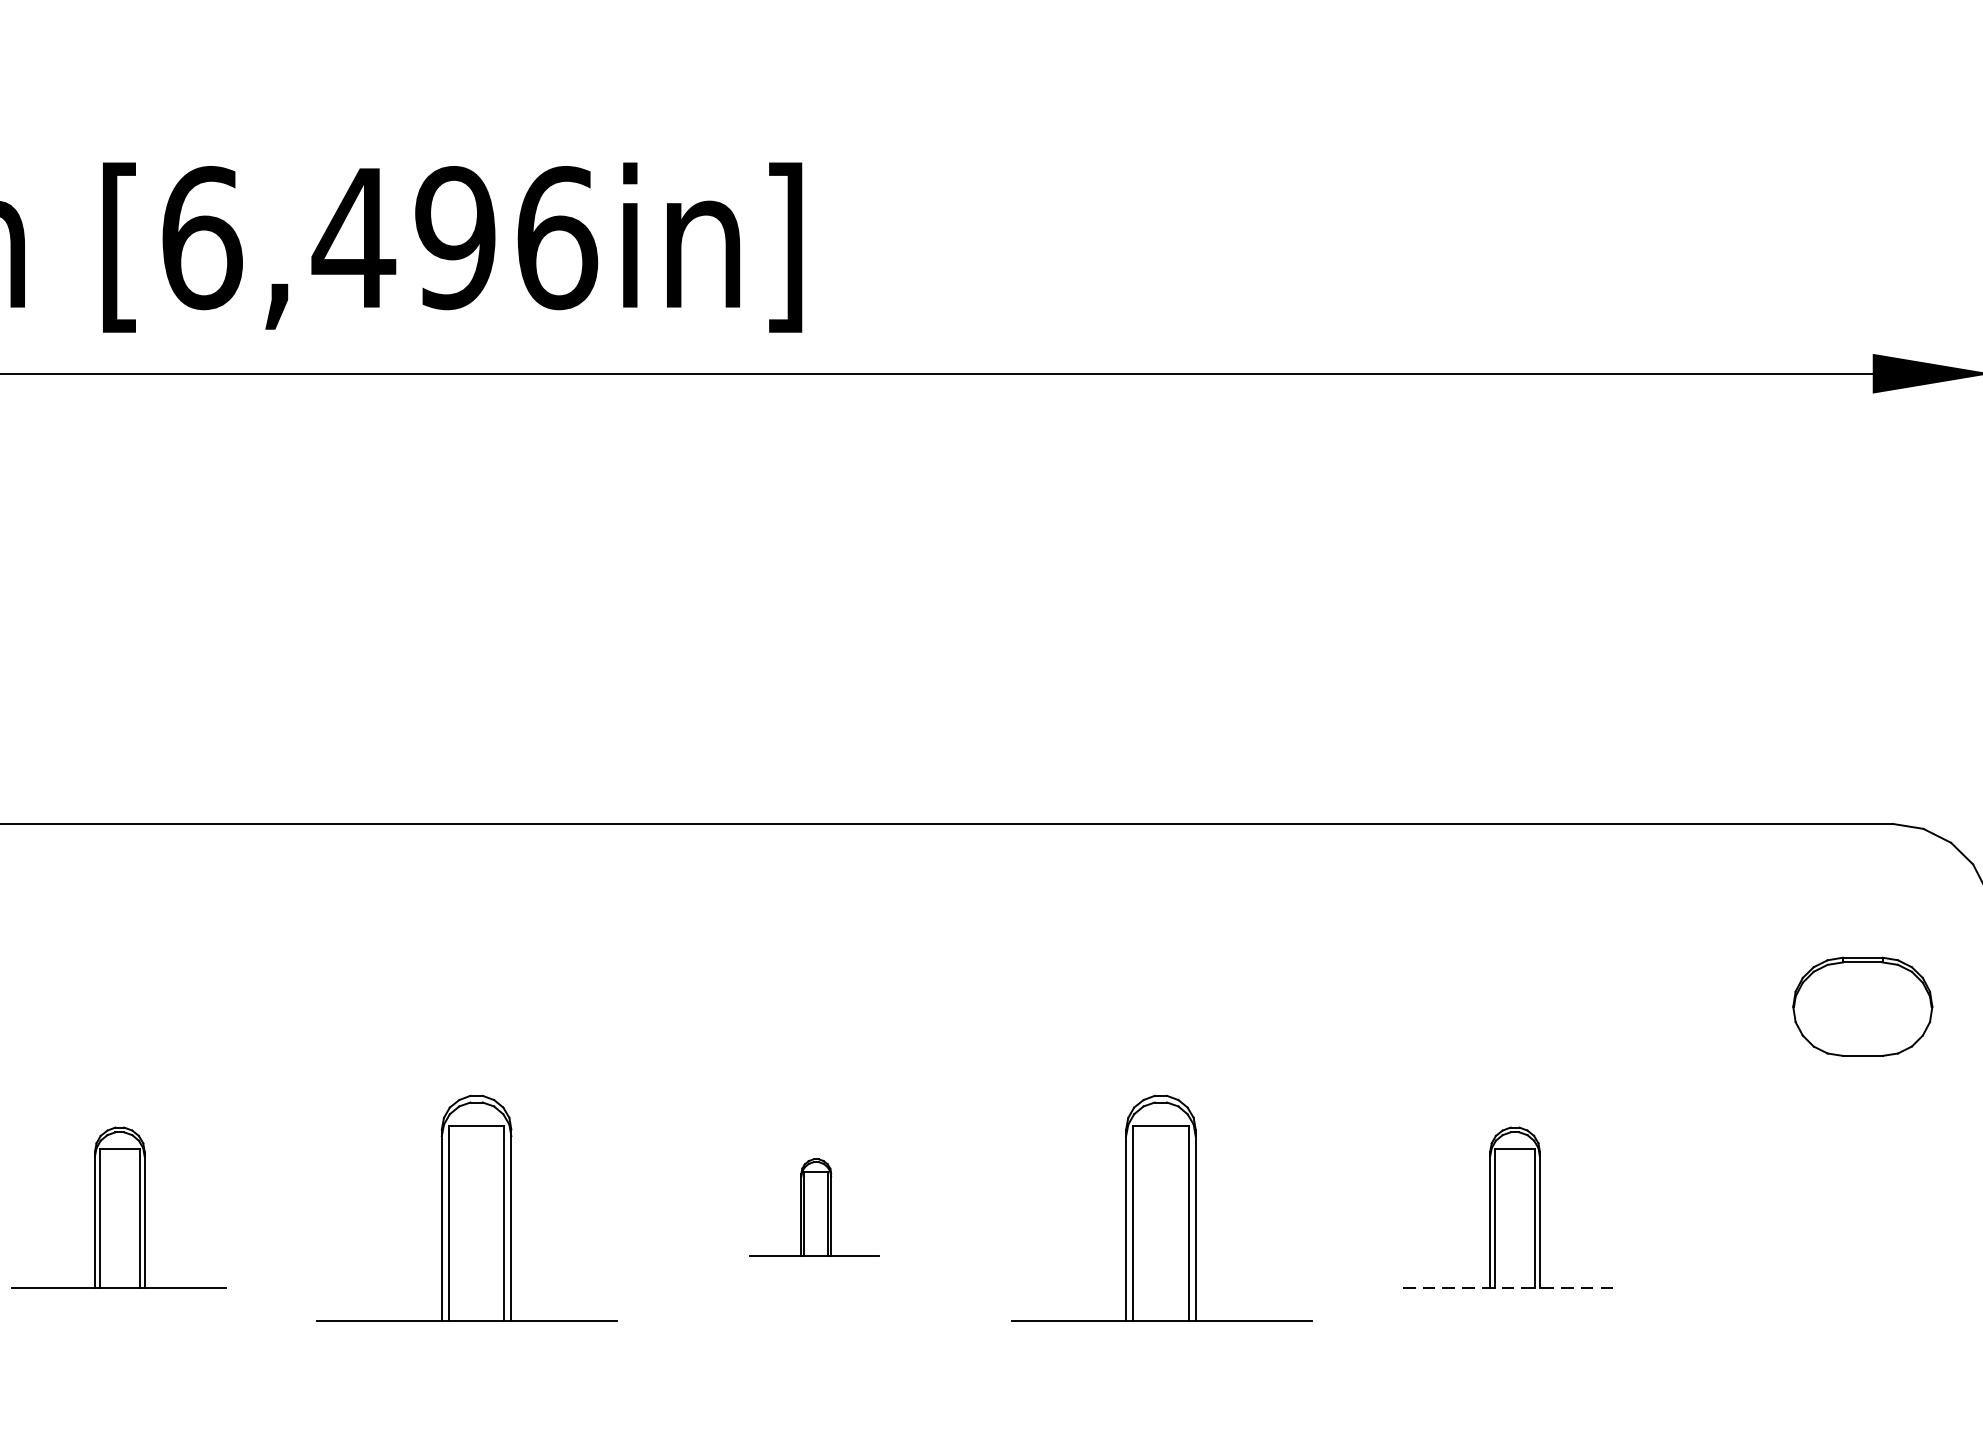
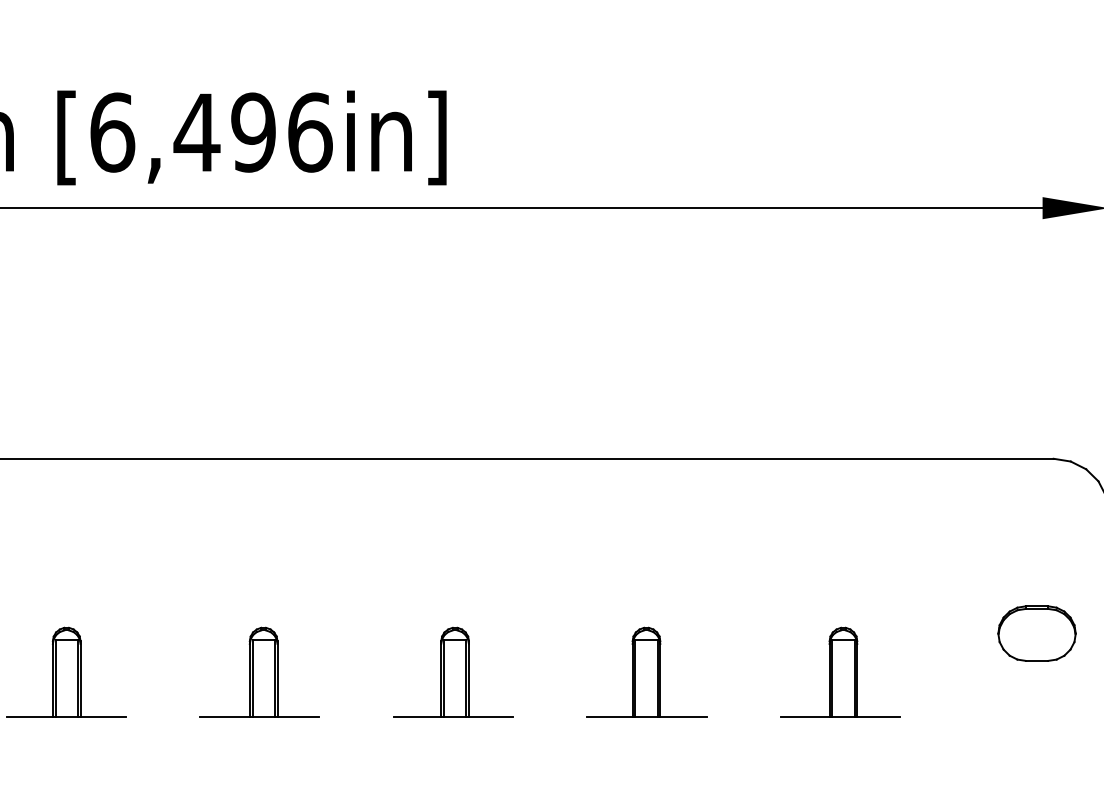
part: (1861, 1006) -> (1036, 633), moved
part: (466, 1206) -> (259, 671), size x0.71
part: (814, 1206) -> (453, 671), size x1.67
part: (1161, 1206) -> (646, 671), size x0.71
line: (1509, 1288) -> (840, 717), dashed -> solid

